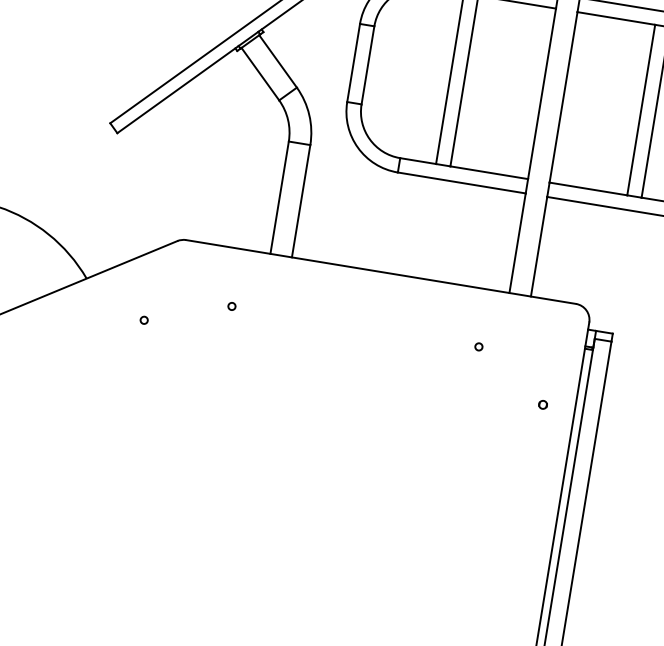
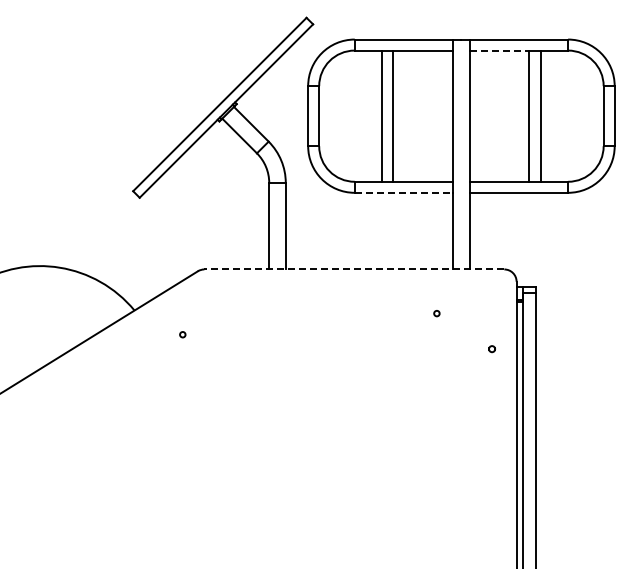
line: (616, 18) -> (499, 50), solid -> dashed
line: (462, 182) -> (404, 192), solid -> dashed
line: (381, 272) -> (354, 269), solid -> dashed
circle: (231, 306) -> (246, 313), removed

